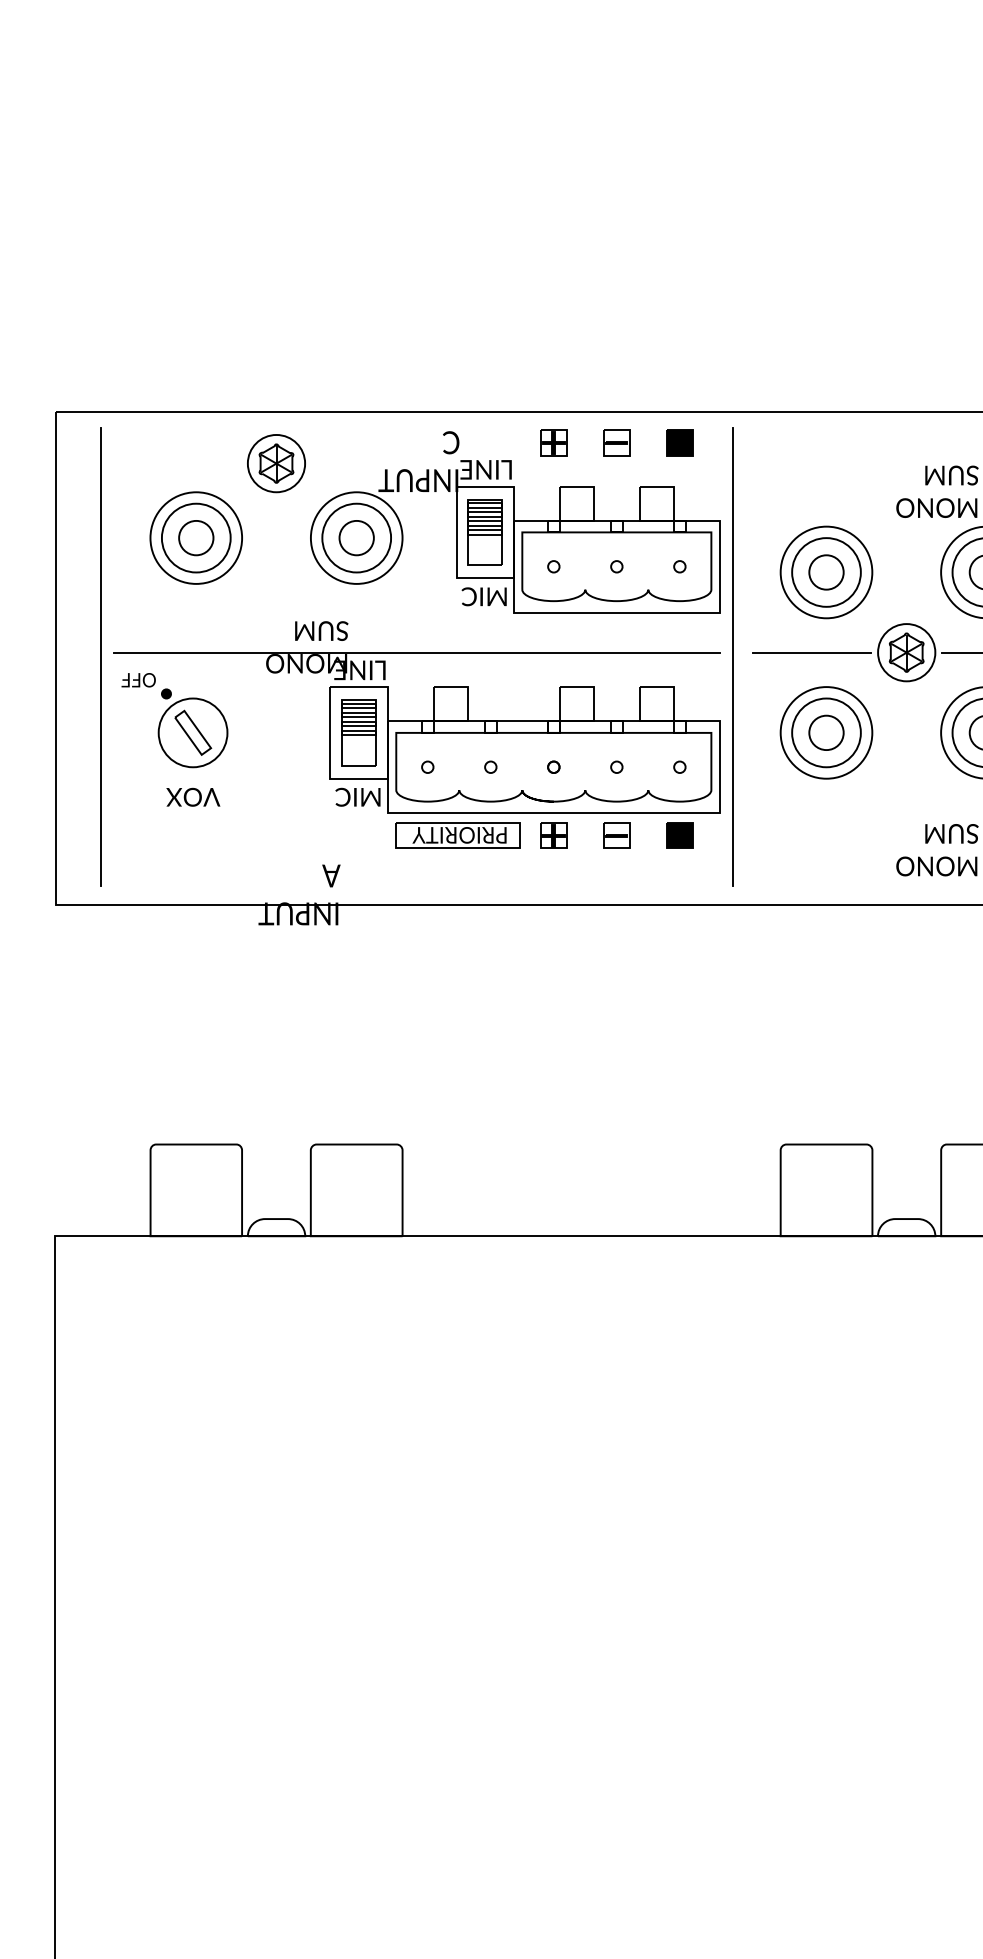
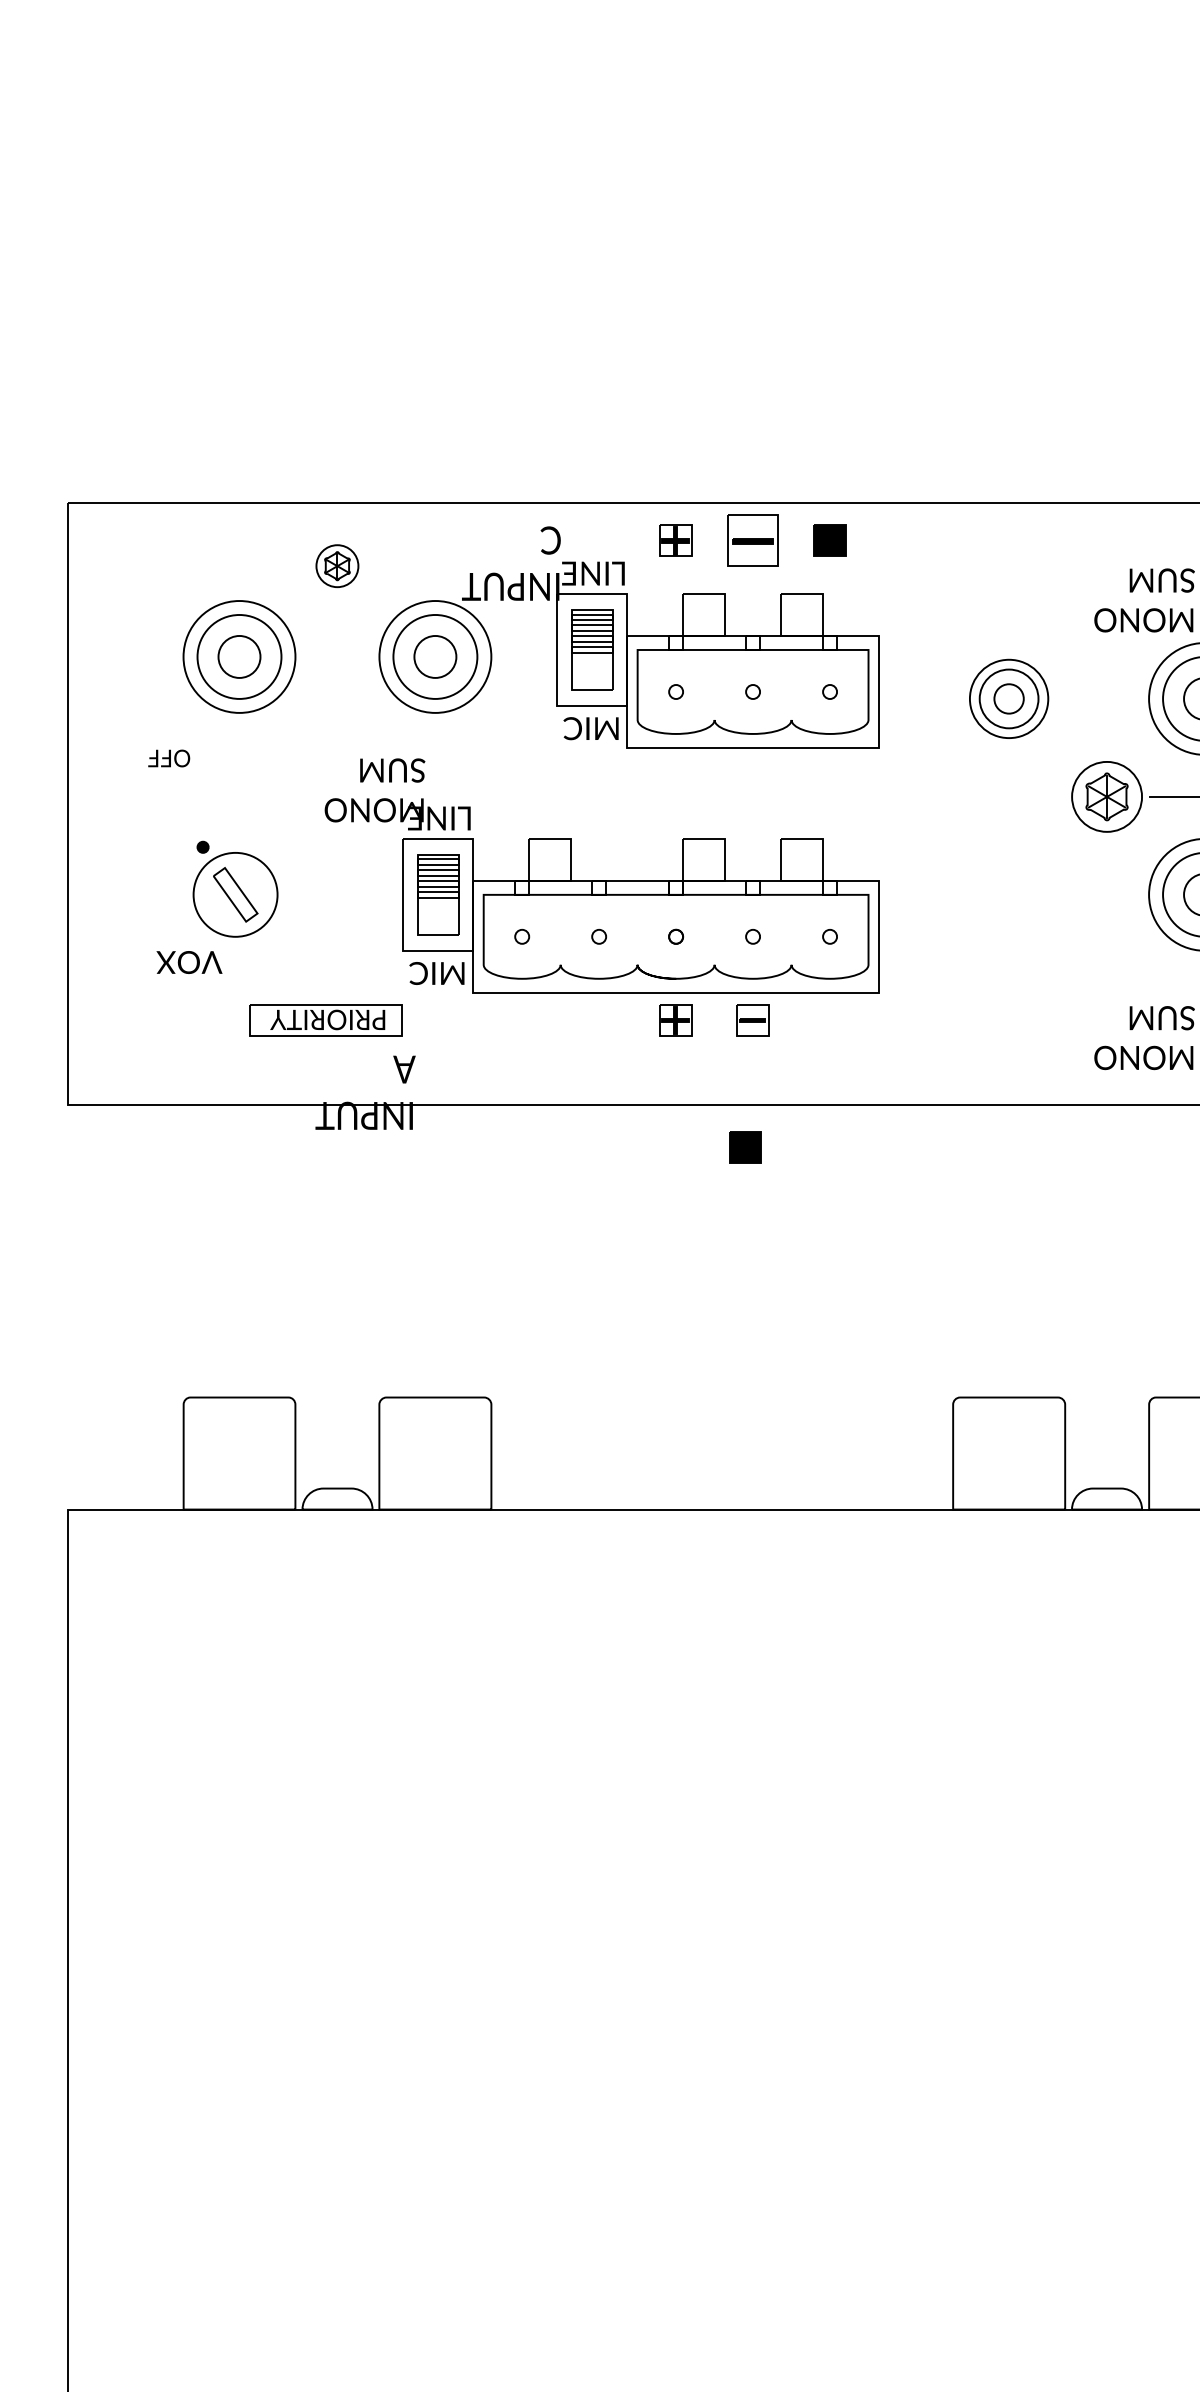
part: (616, 442) -> (752, 540), size x1.6
part: (276, 463) -> (337, 565), size x0.6
part: (826, 572) -> (1009, 698), size x0.7
line: (416, 652) -> (508, 796), removed
line: (811, 652) -> (990, 796), removed
line: (101, 656) -> (123, 801), removed
line: (733, 656) -> (895, 801), removed
text: (138, 680) -> (168, 758), moved
part: (826, 732) -> (1009, 894), removed
text: (193, 796) -> (189, 961), moved
part: (457, 835) -> (325, 1020), moved
part: (679, 835) -> (745, 1147), moved

